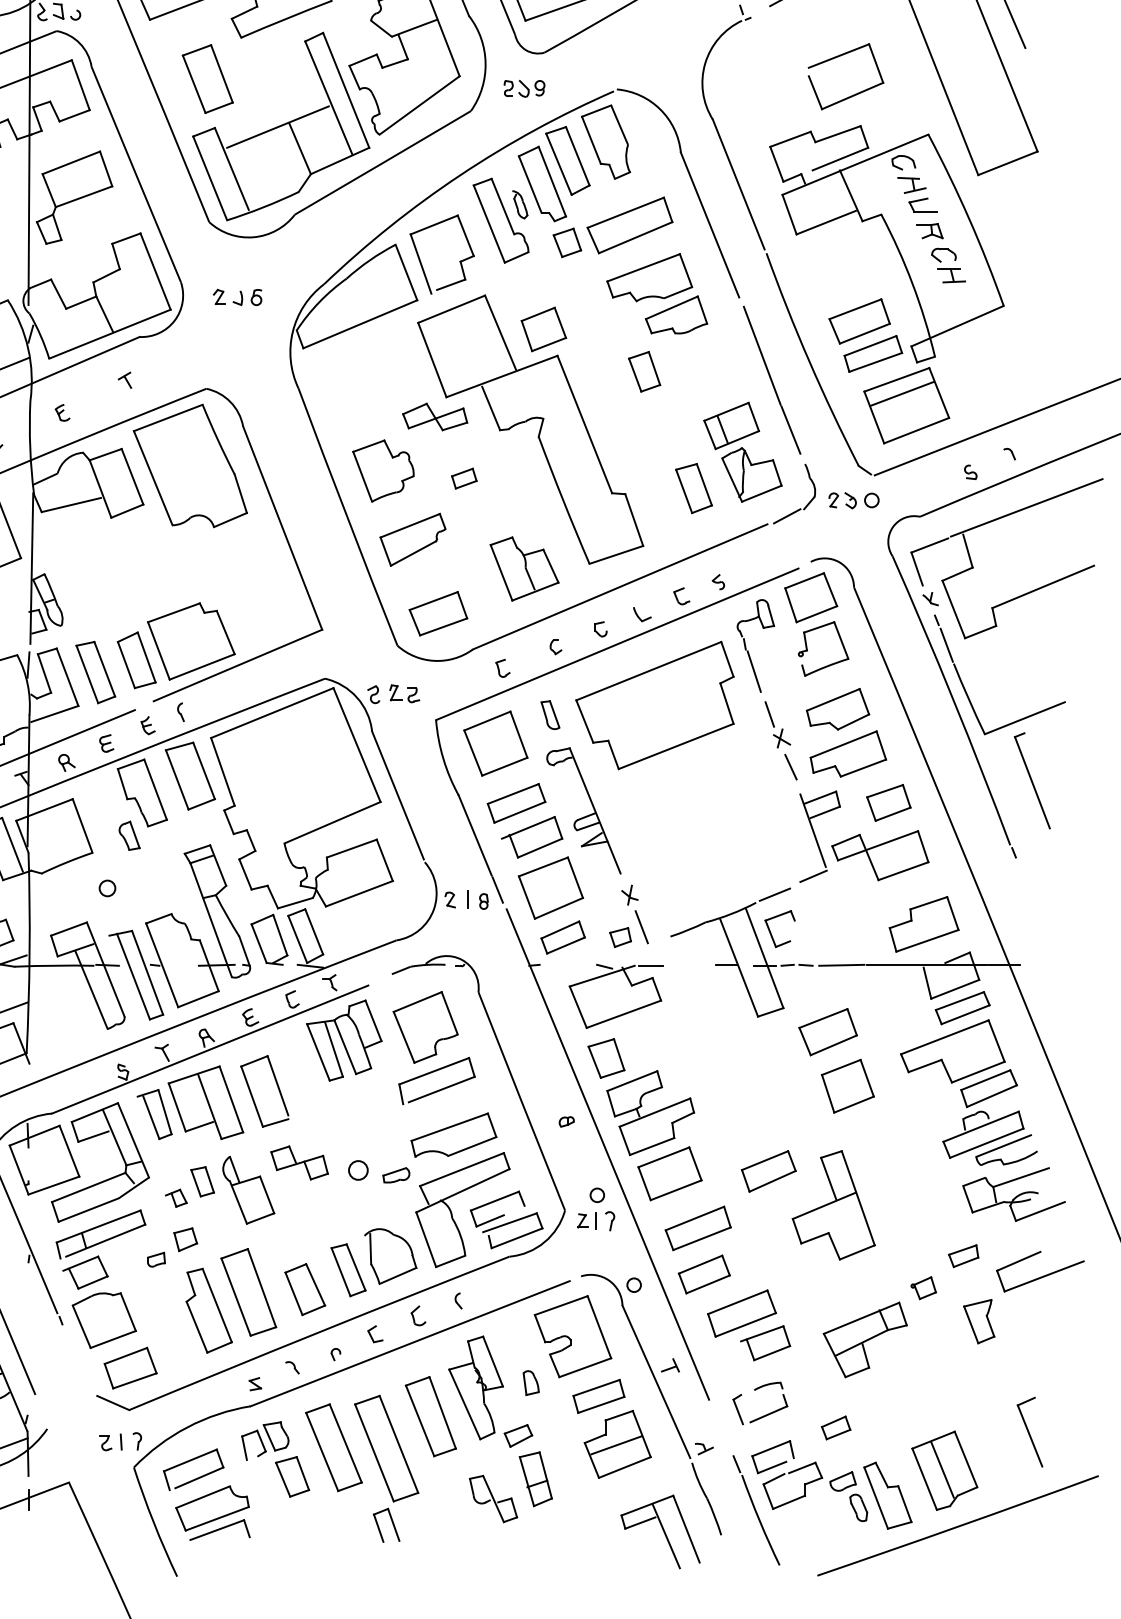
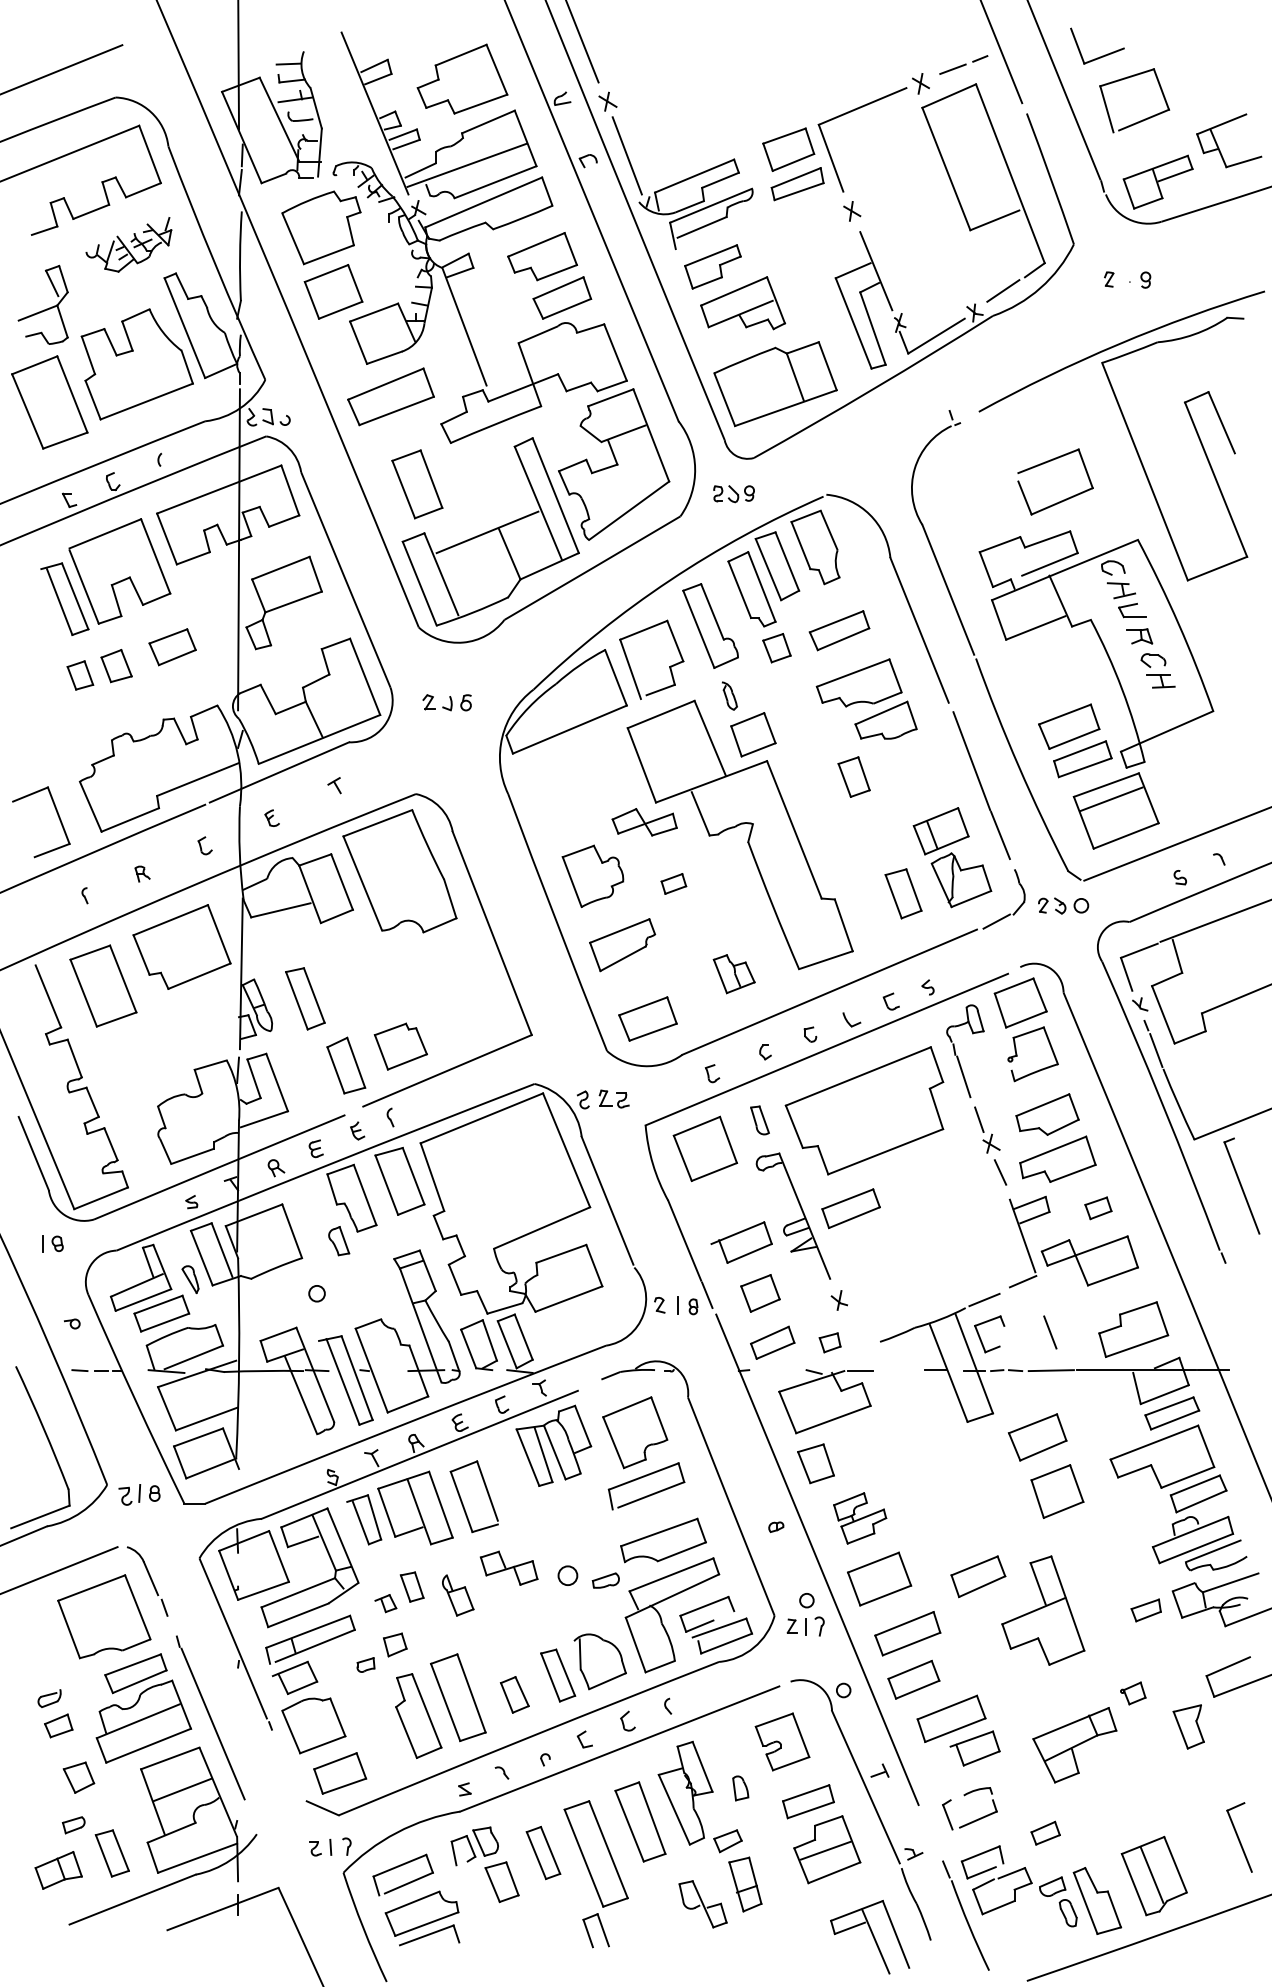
part: (519, 204) -> (729, 695), moved
part: (629, 225) -> (839, 630), size x0.7
part: (524, 568) -> (734, 973), size x0.6
part: (190, 641) -> (400, 1046), size x0.6
part: (95, 672) -> (305, 998), moved
part: (515, 803) -> (850, 1208), moved
part: (888, 803) -> (1098, 1208), size x0.6
part: (550, 888) -> (760, 1293), size x0.6
line: (641, 927) -> (1050, 1332), moved
part: (649, 1113) -> (859, 1518), size x0.6
part: (247, 1190) -> (457, 1595), size x0.6
part: (962, 1256) -> (1145, 1610), moved
part: (304, 1289) -> (514, 1694), size x0.7
part: (572, 1336) -> (782, 1741), size x0.7
part: (333, 1447) -> (543, 1852), size x0.6

